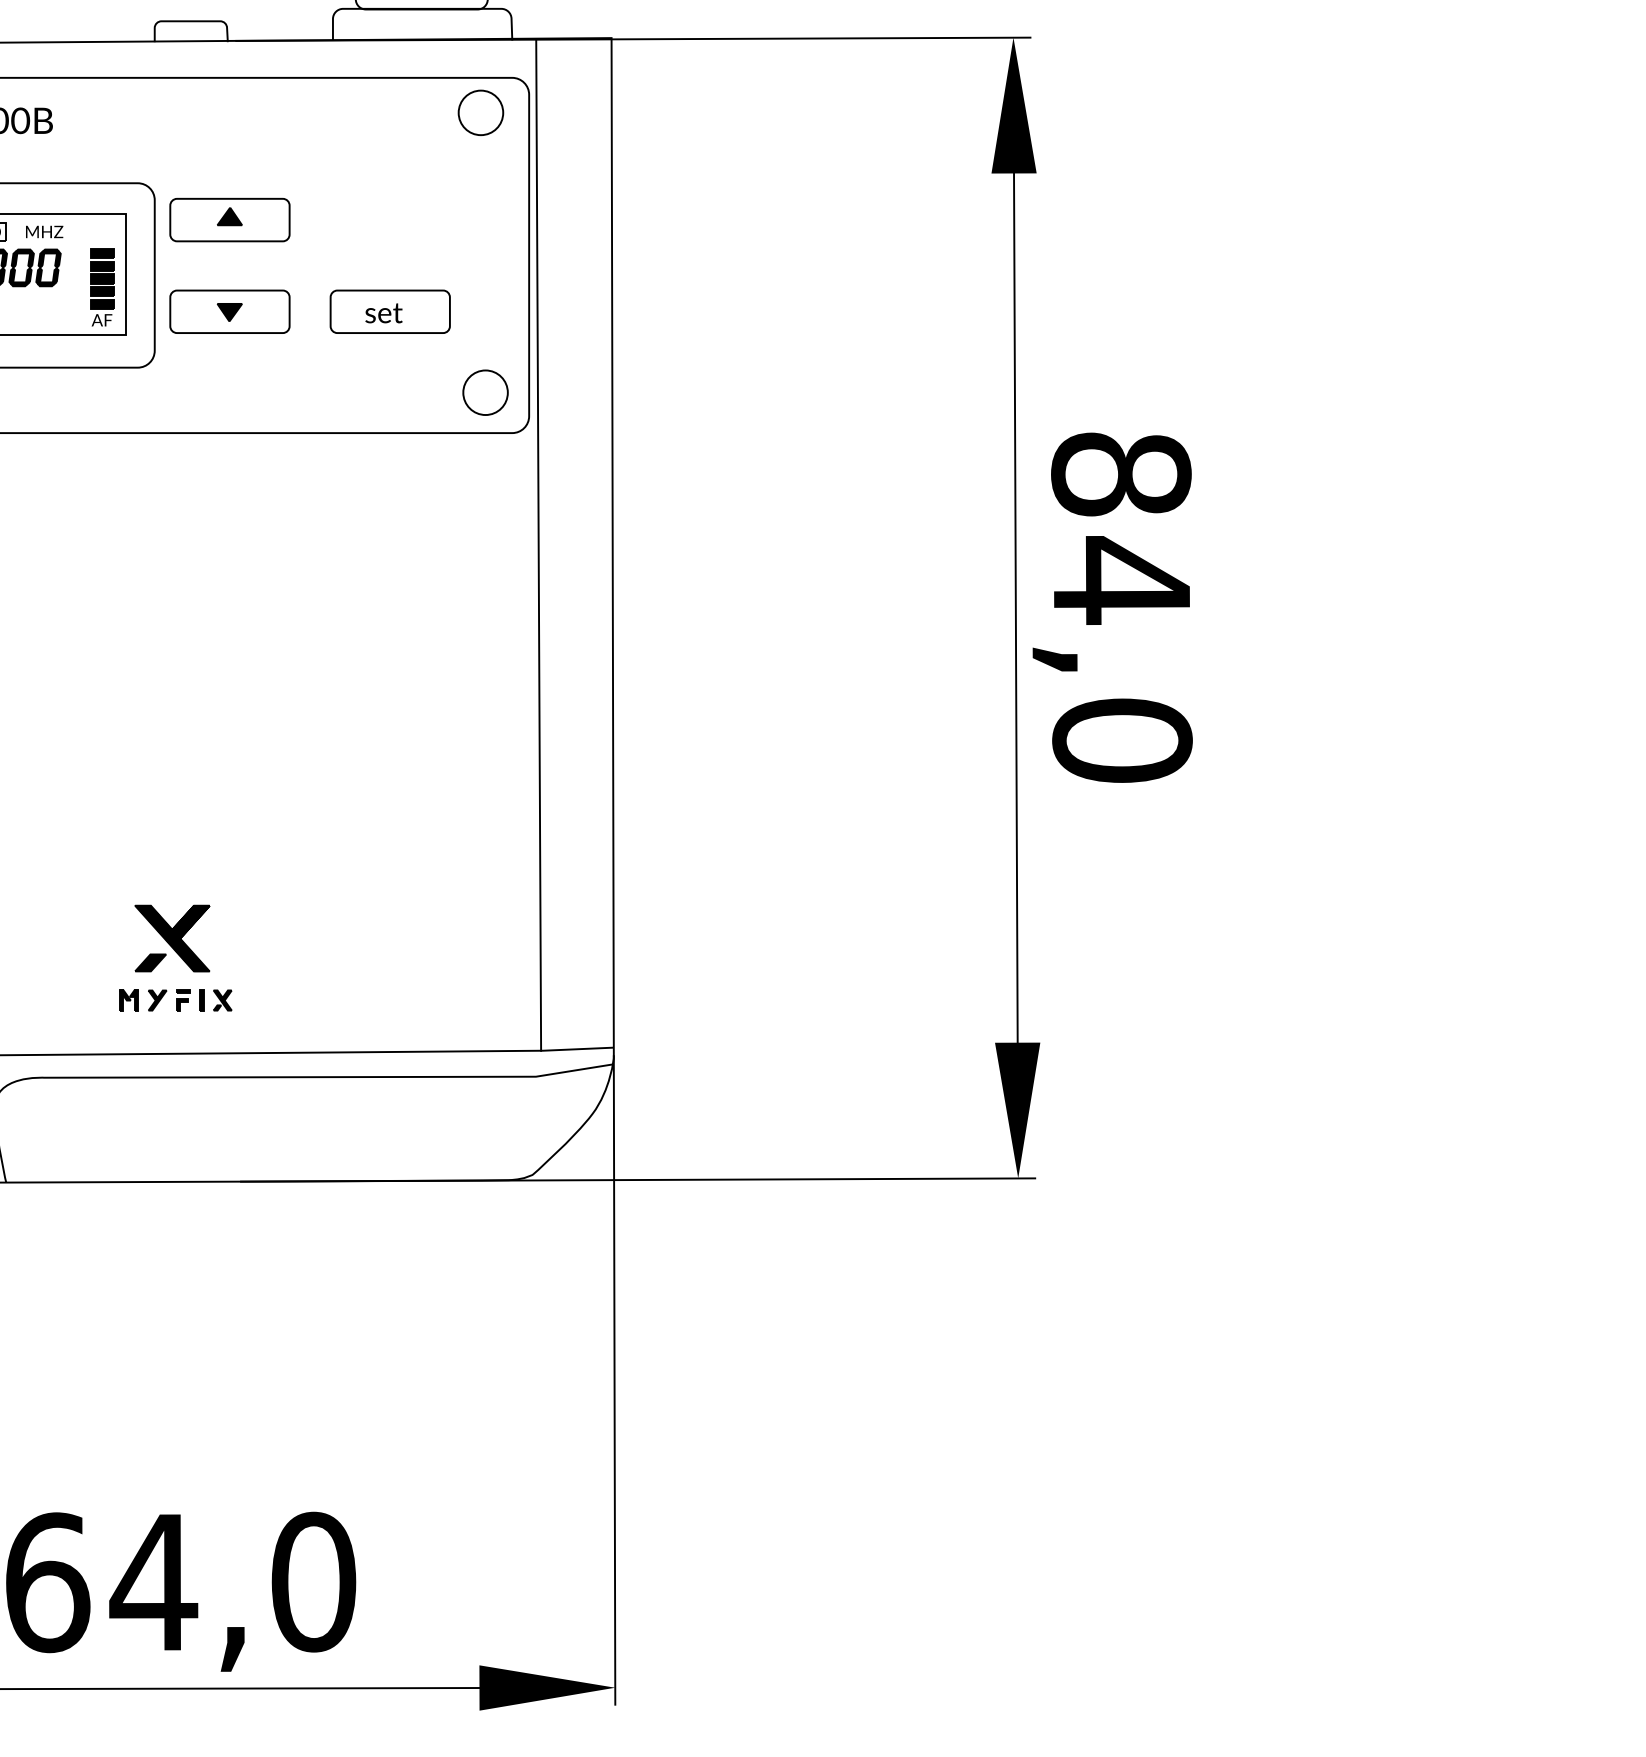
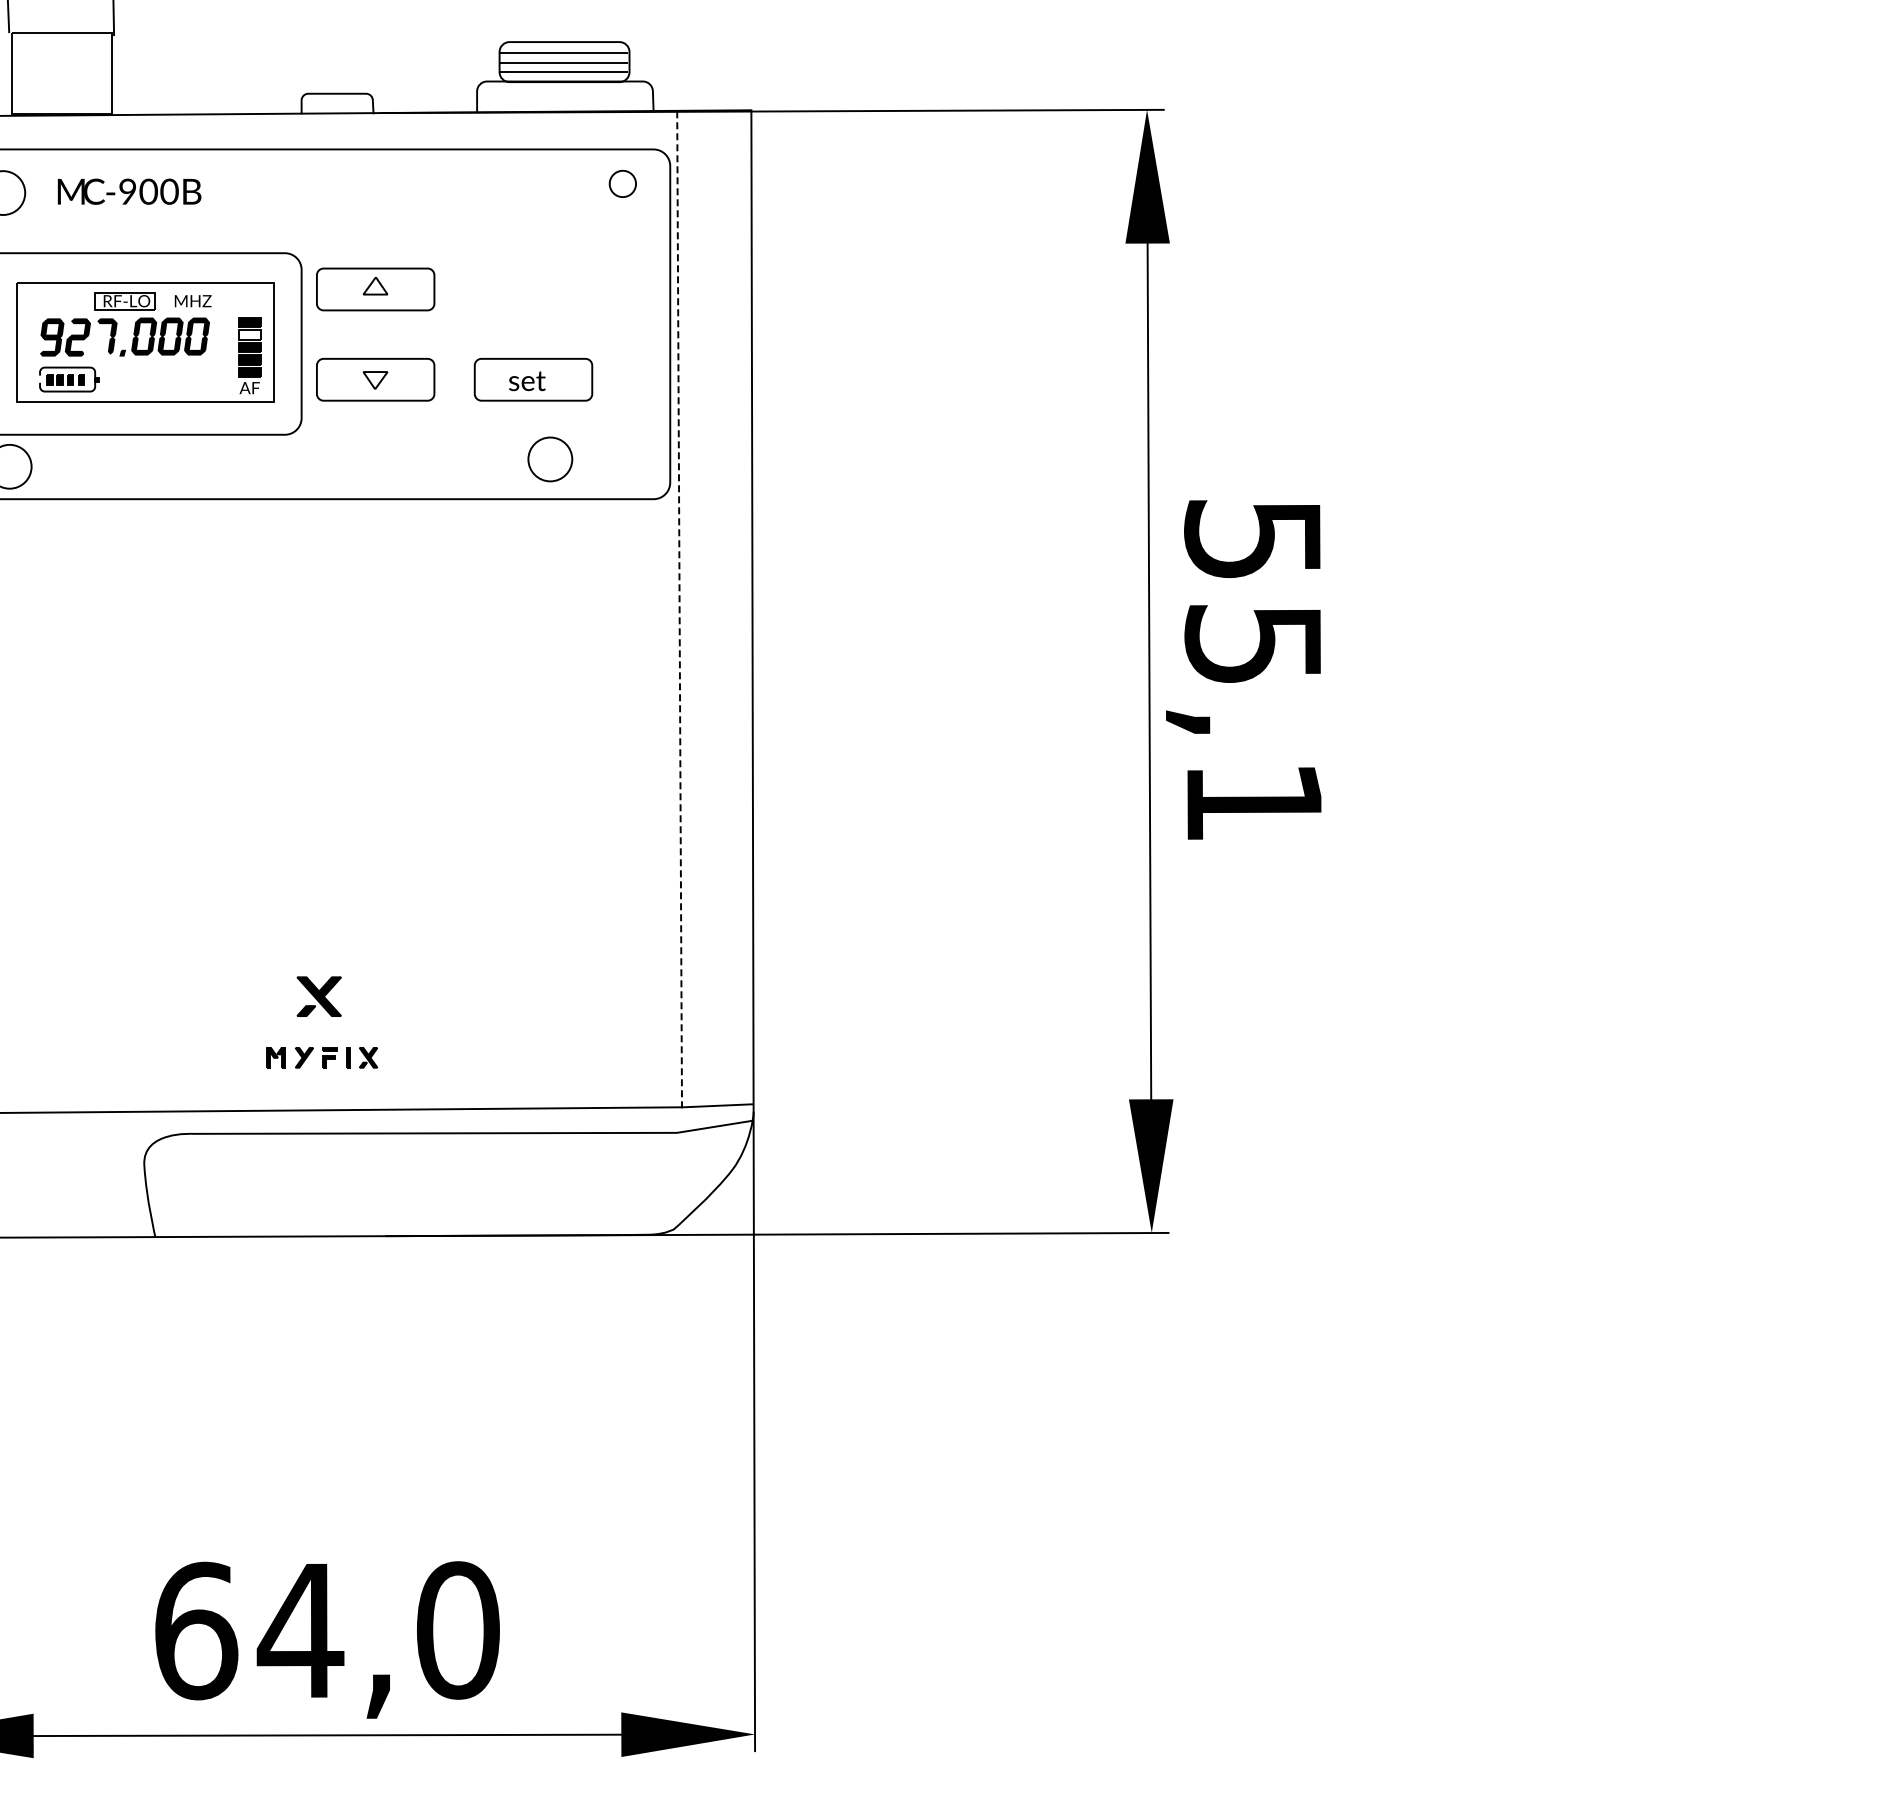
part: (480, 112) -> (622, 183), size x0.6
fill: (229, 216) -> (375, 285), removed
fill: (101, 265) -> (249, 334), removed
fill: (229, 312) -> (375, 380), removed
part: (485, 392) -> (550, 459), moved
line: (538, 545) -> (679, 609), solid -> dashed
text: (1121, 607) -> (1253, 670), 84,0 -> 55,1
part: (172, 938) -> (319, 996), size x0.6

